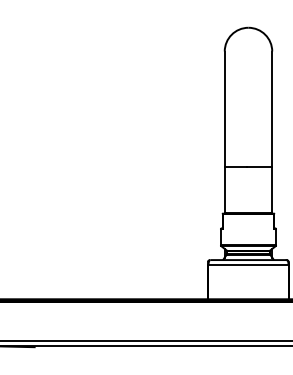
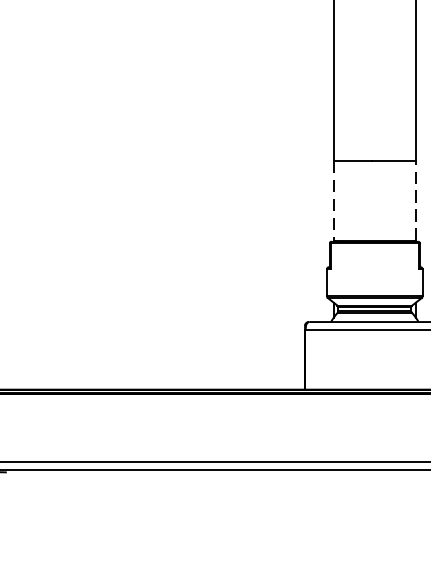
line: (272, 189) -> (416, 200), solid -> dashed
line: (224, 190) -> (333, 201), solid -> dashed

